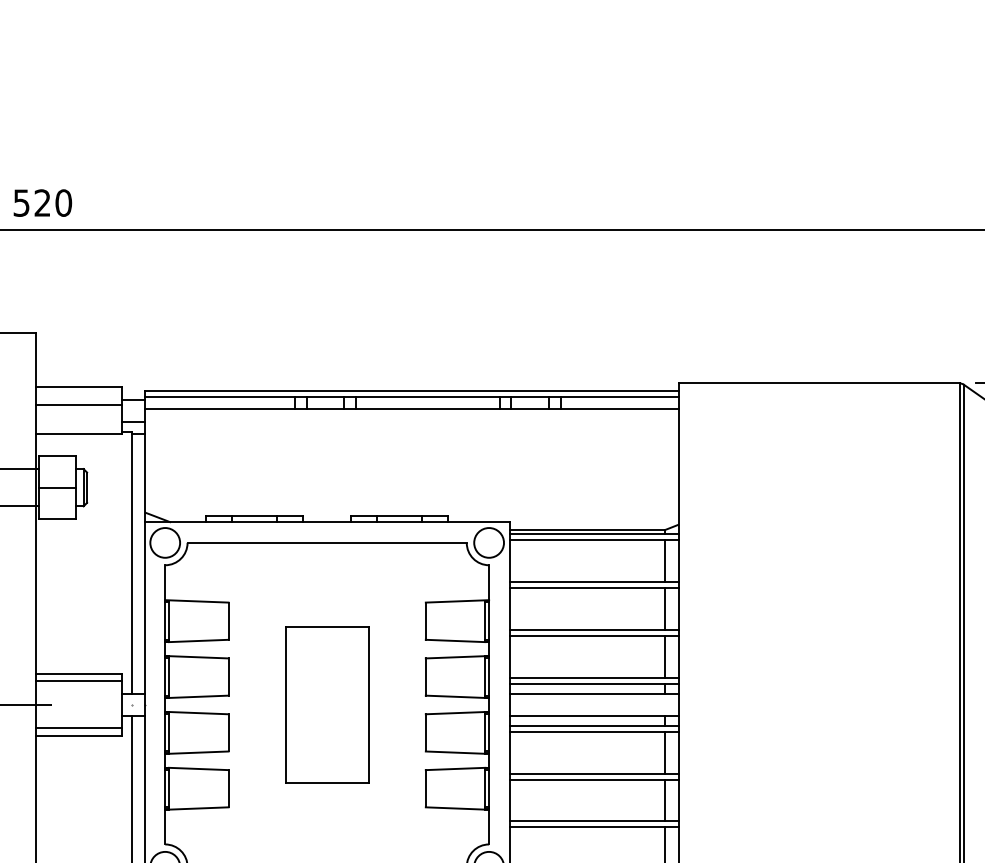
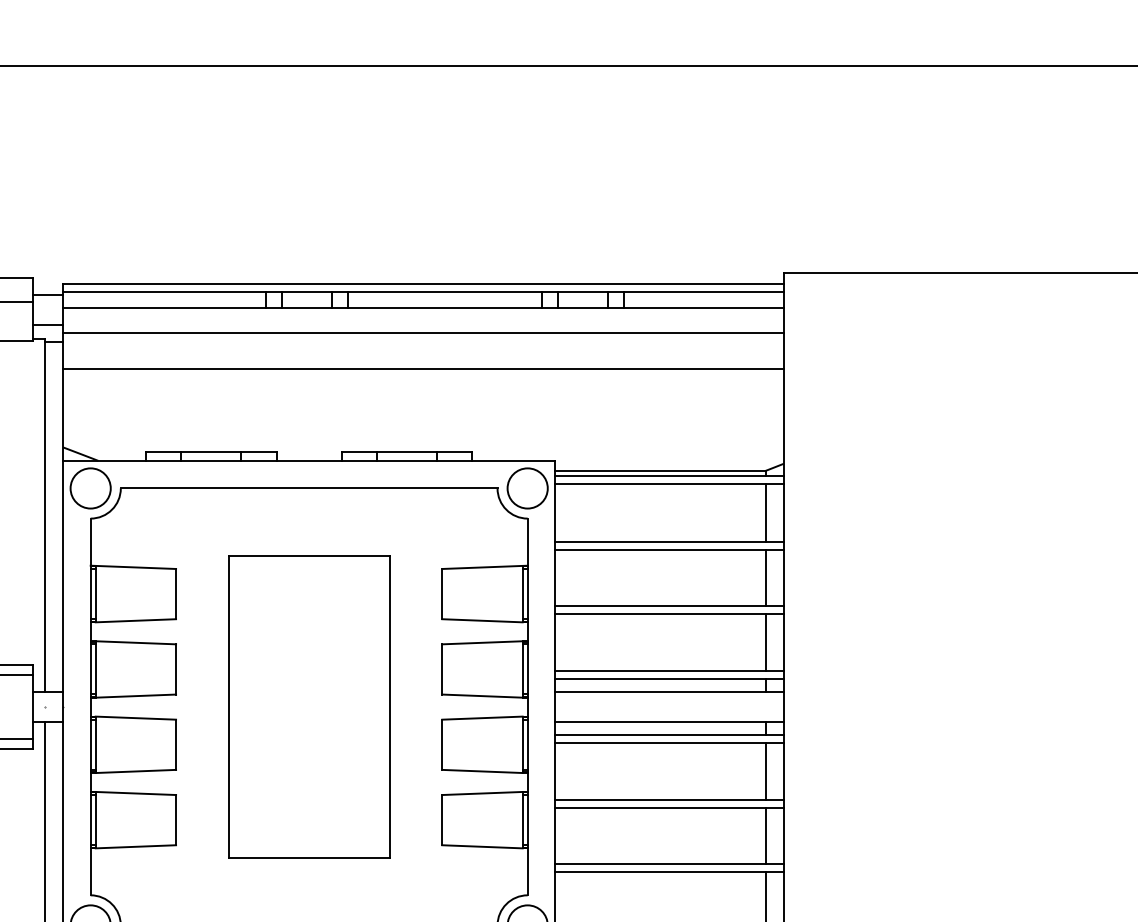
line: (411, 427) -> (422, 332), added
line: (411, 454) -> (422, 369), added
part: (327, 704) -> (309, 706), size x1.43

